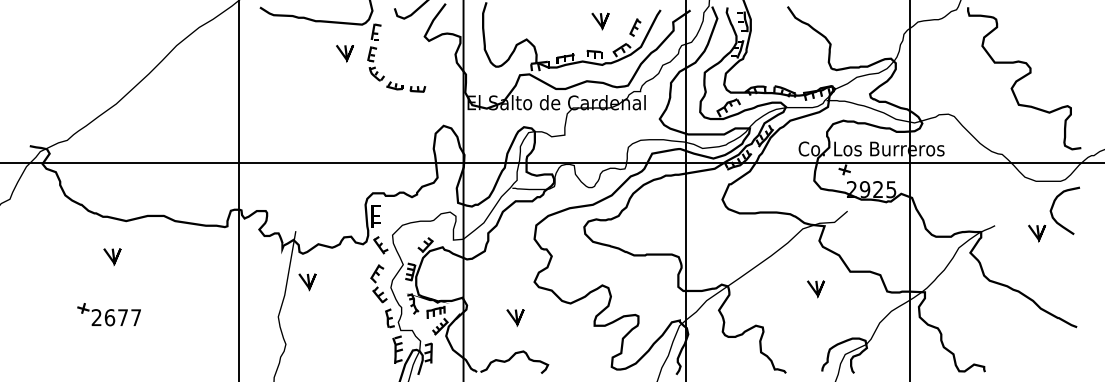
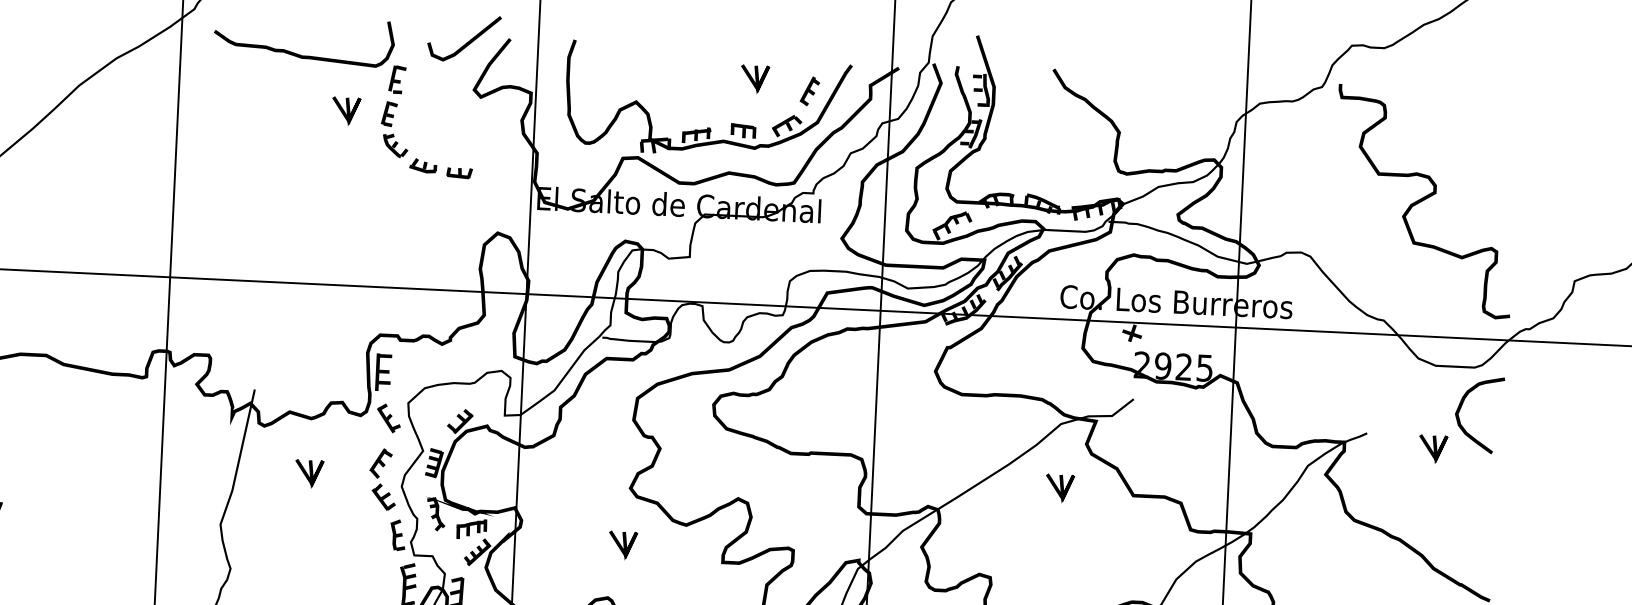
line: (307, 282) -> (309, 473), moved
line: (815, 289) -> (1059, 488), moved
line: (515, 317) -> (623, 544), moved

